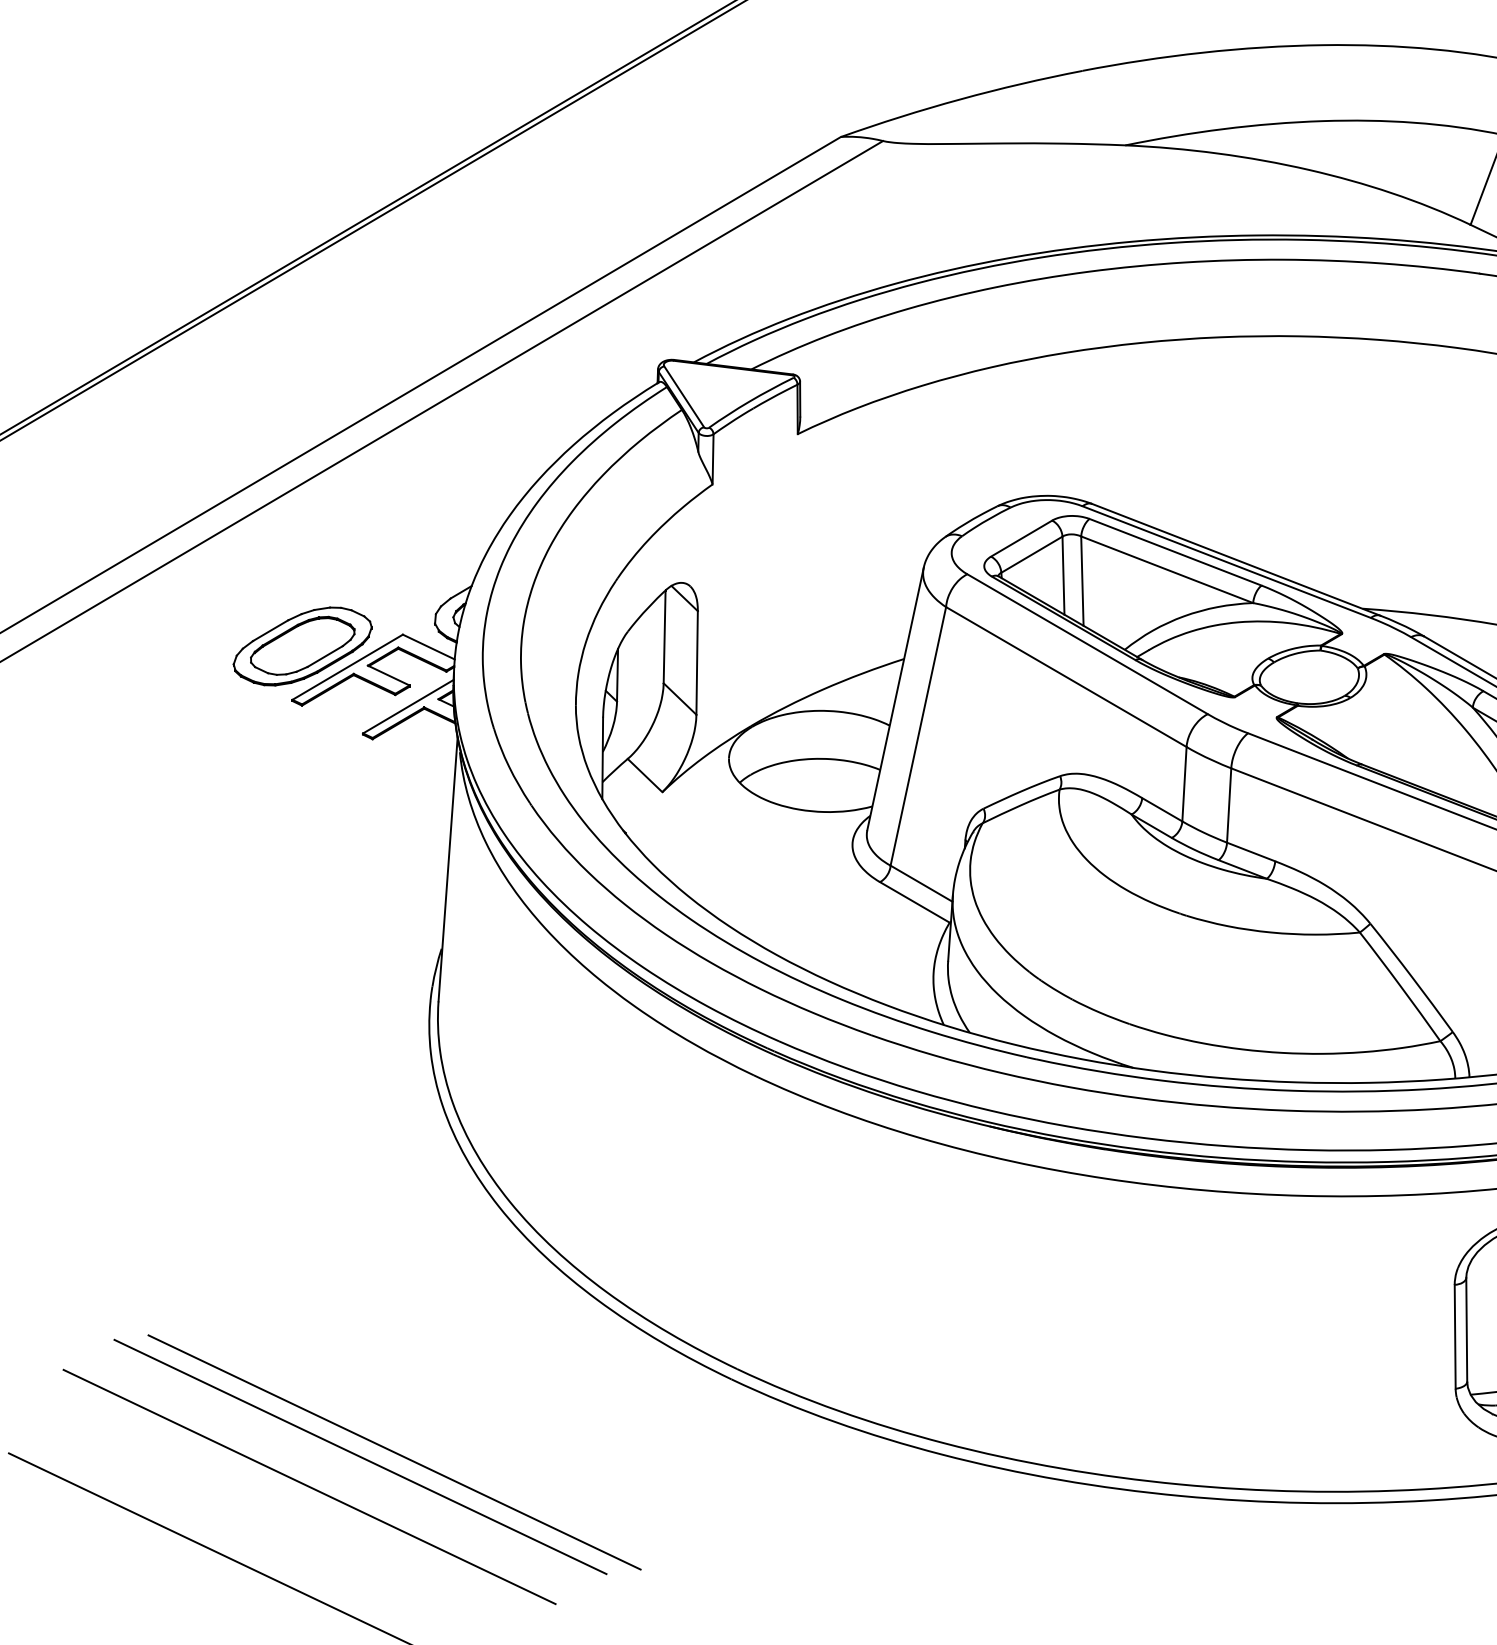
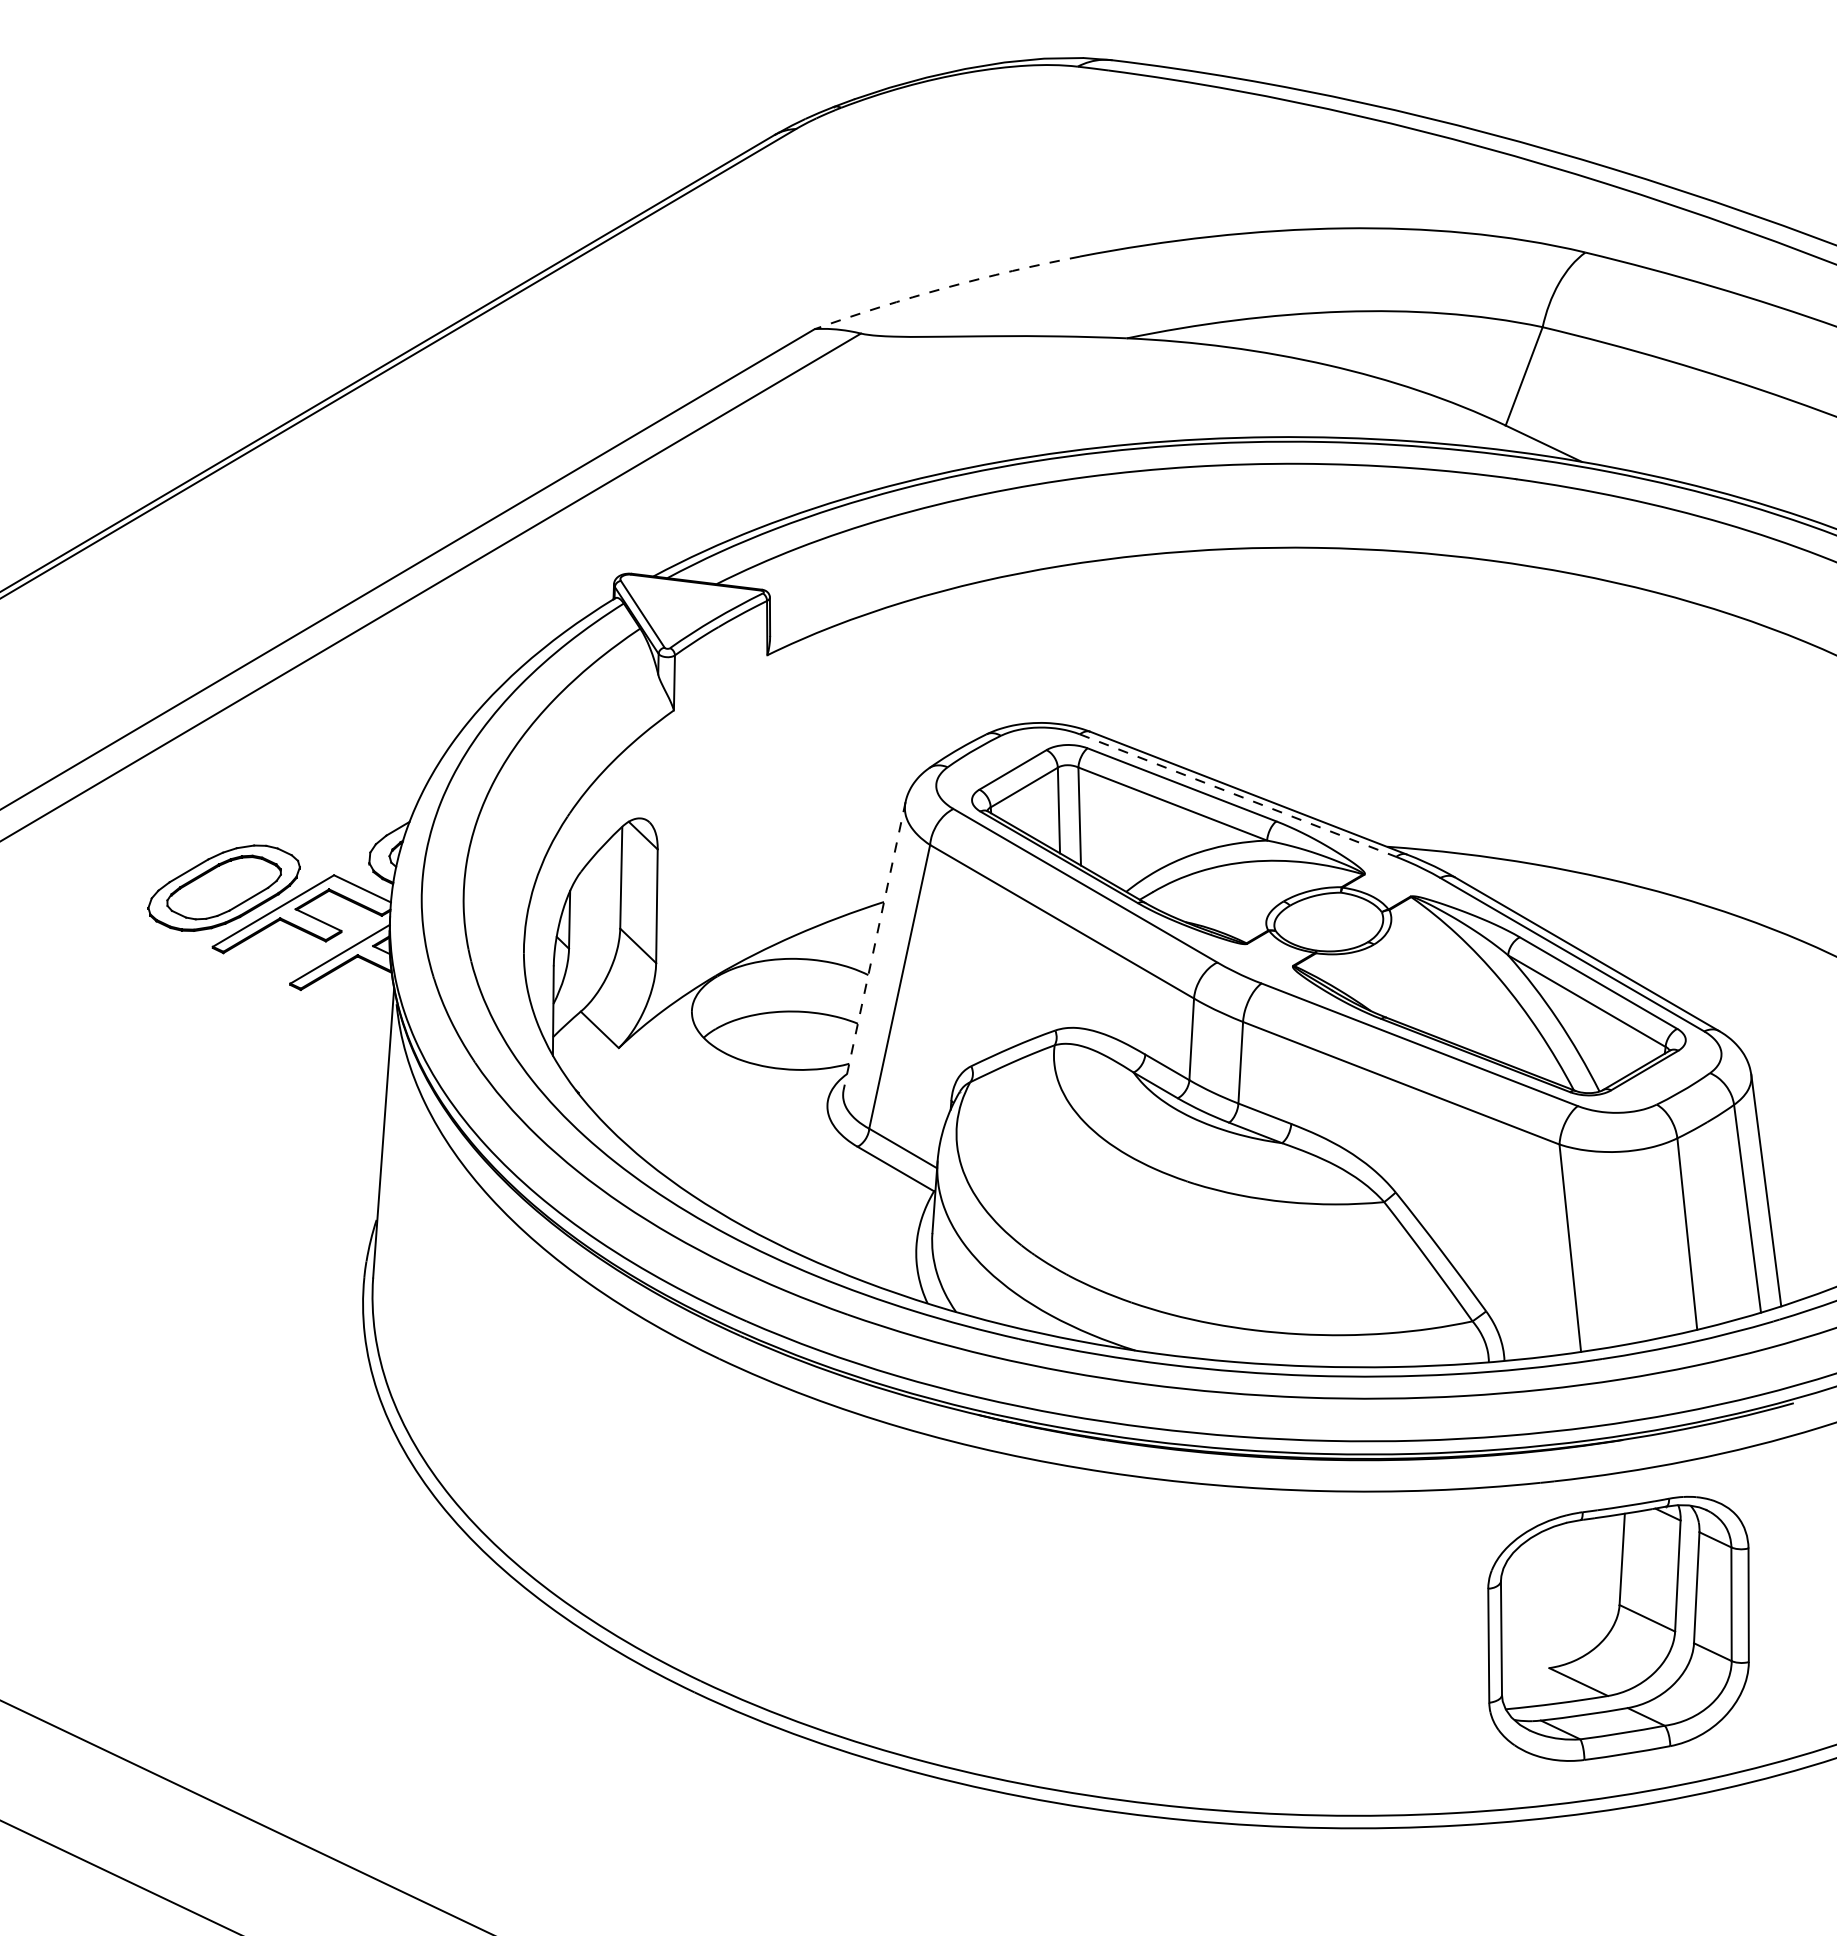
arc: (961, 99) -> (946, 287), solid -> dashed
line: (1227, 561) -> (1238, 795), solid -> dashed
line: (895, 699) -> (874, 946), solid -> dashed
line: (394, 1452) -> (324, 1772), removed
line: (360, 1456) -> (287, 1777), removed

